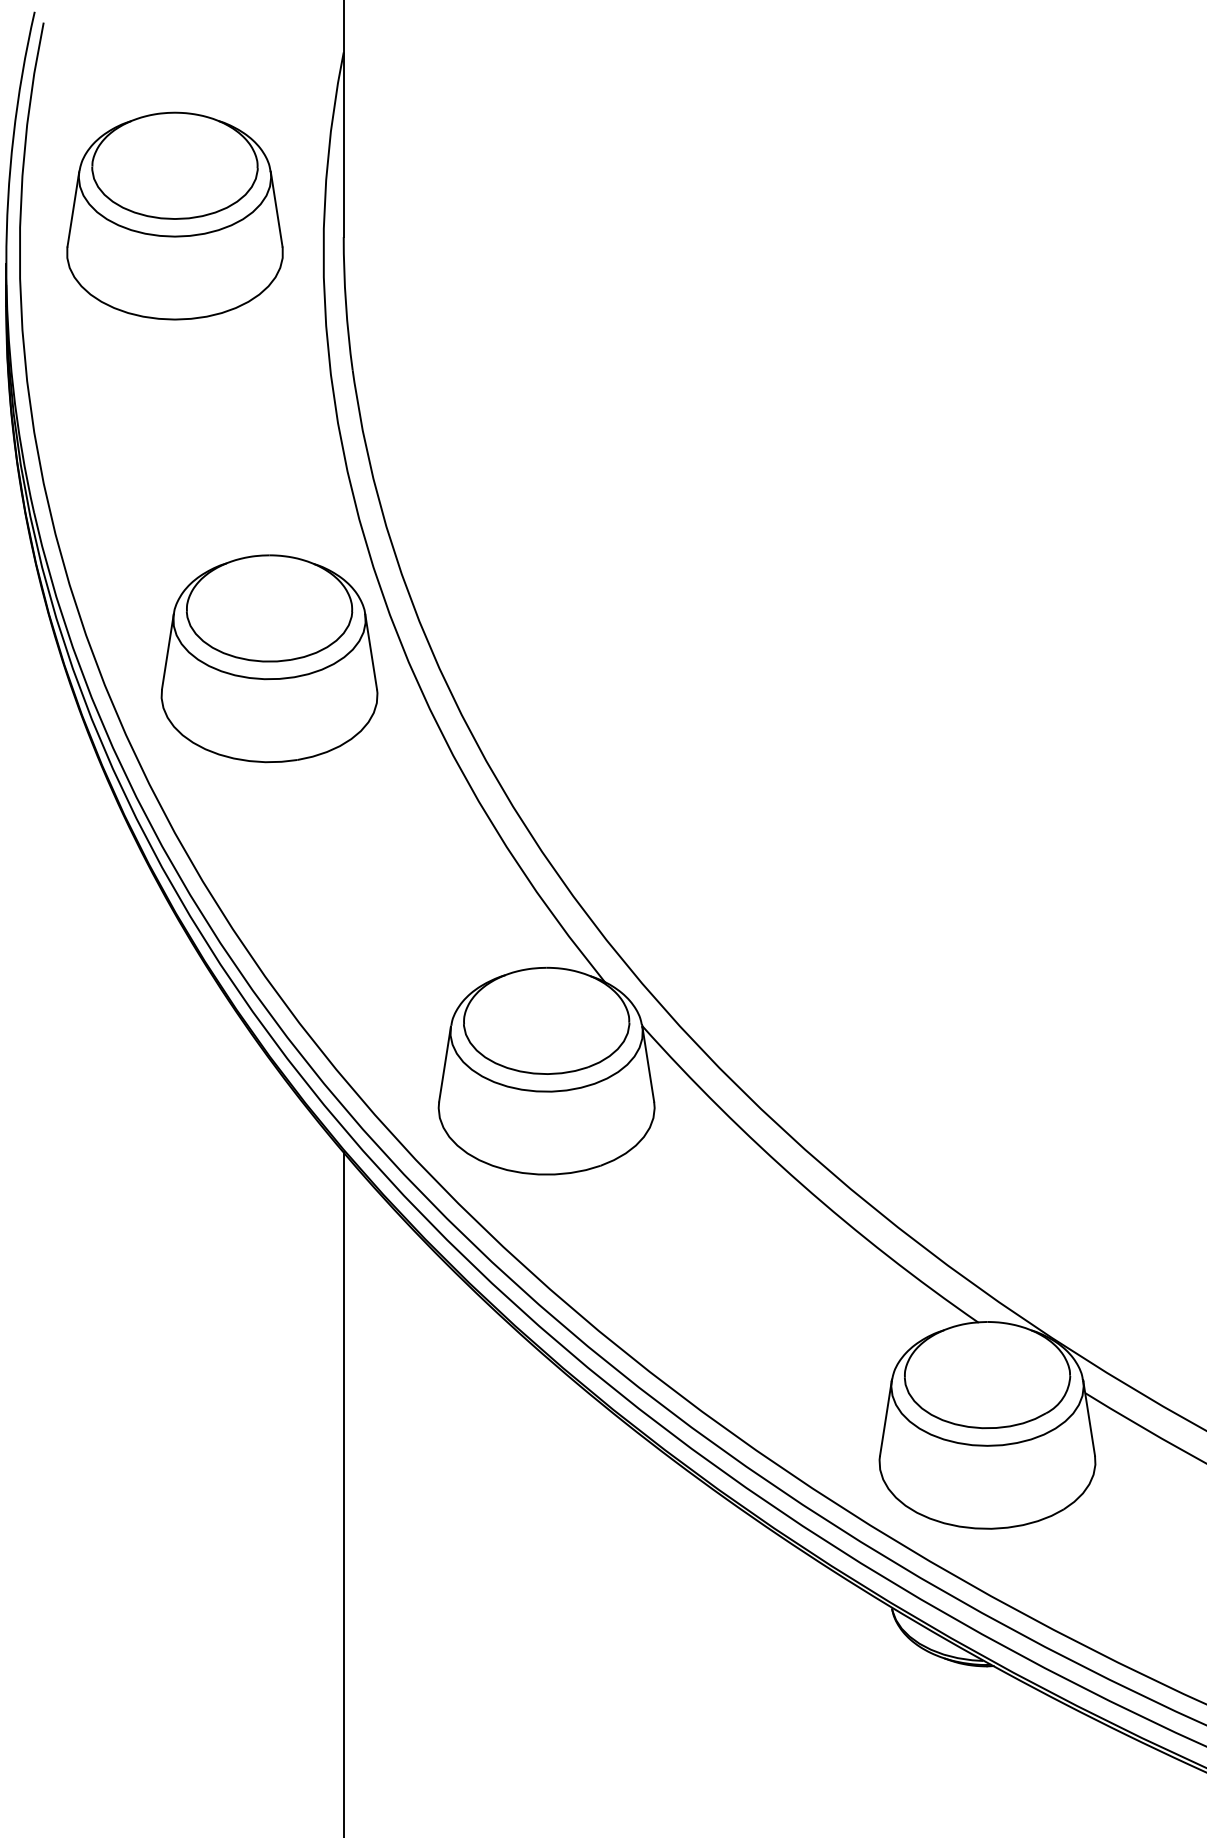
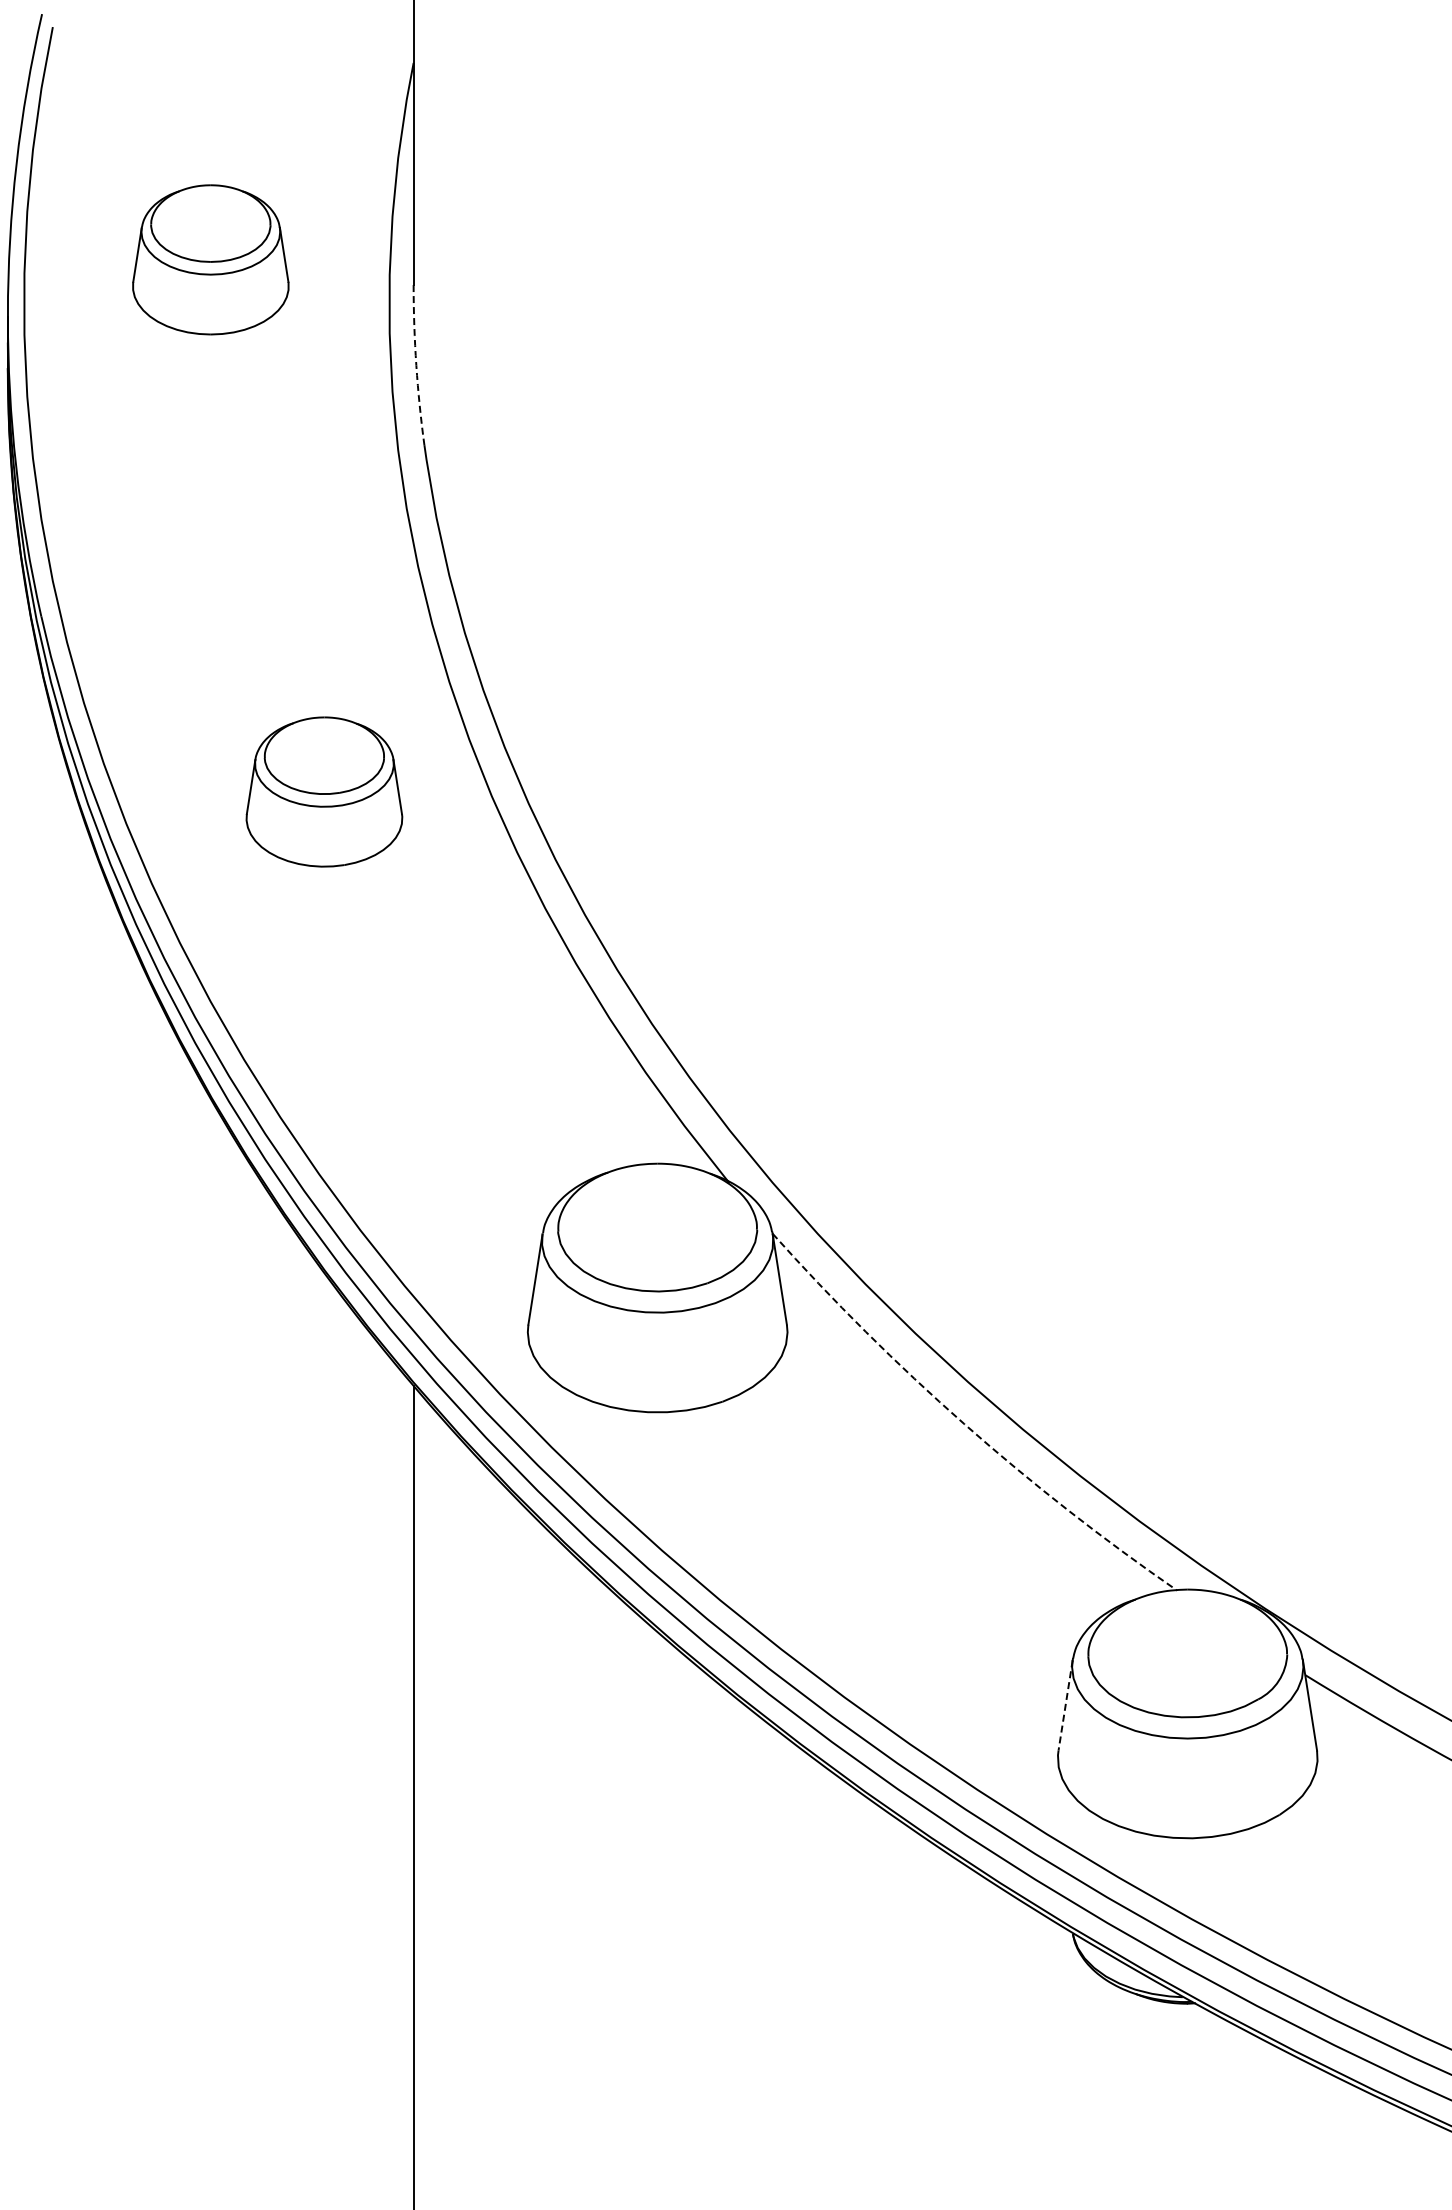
part: (174, 215) -> (210, 259), size x0.6
arc: (346, 304) -> (416, 365), solid -> dashed
part: (269, 658) -> (324, 791), size x0.6
arc: (801, 1184) -> (964, 1424), solid -> dashed
line: (885, 1418) -> (1065, 1705), solid -> dashed

